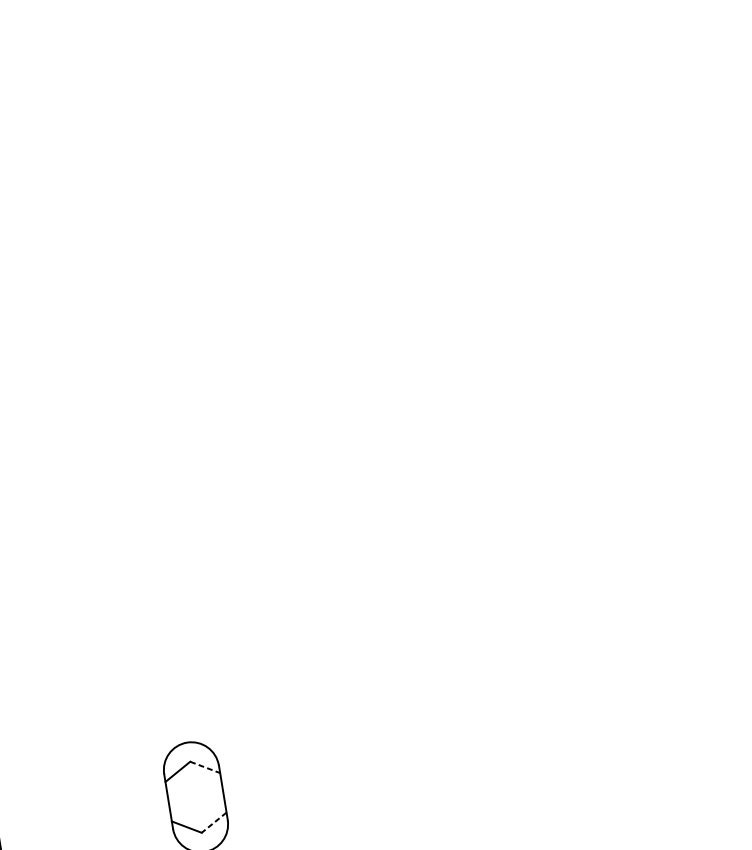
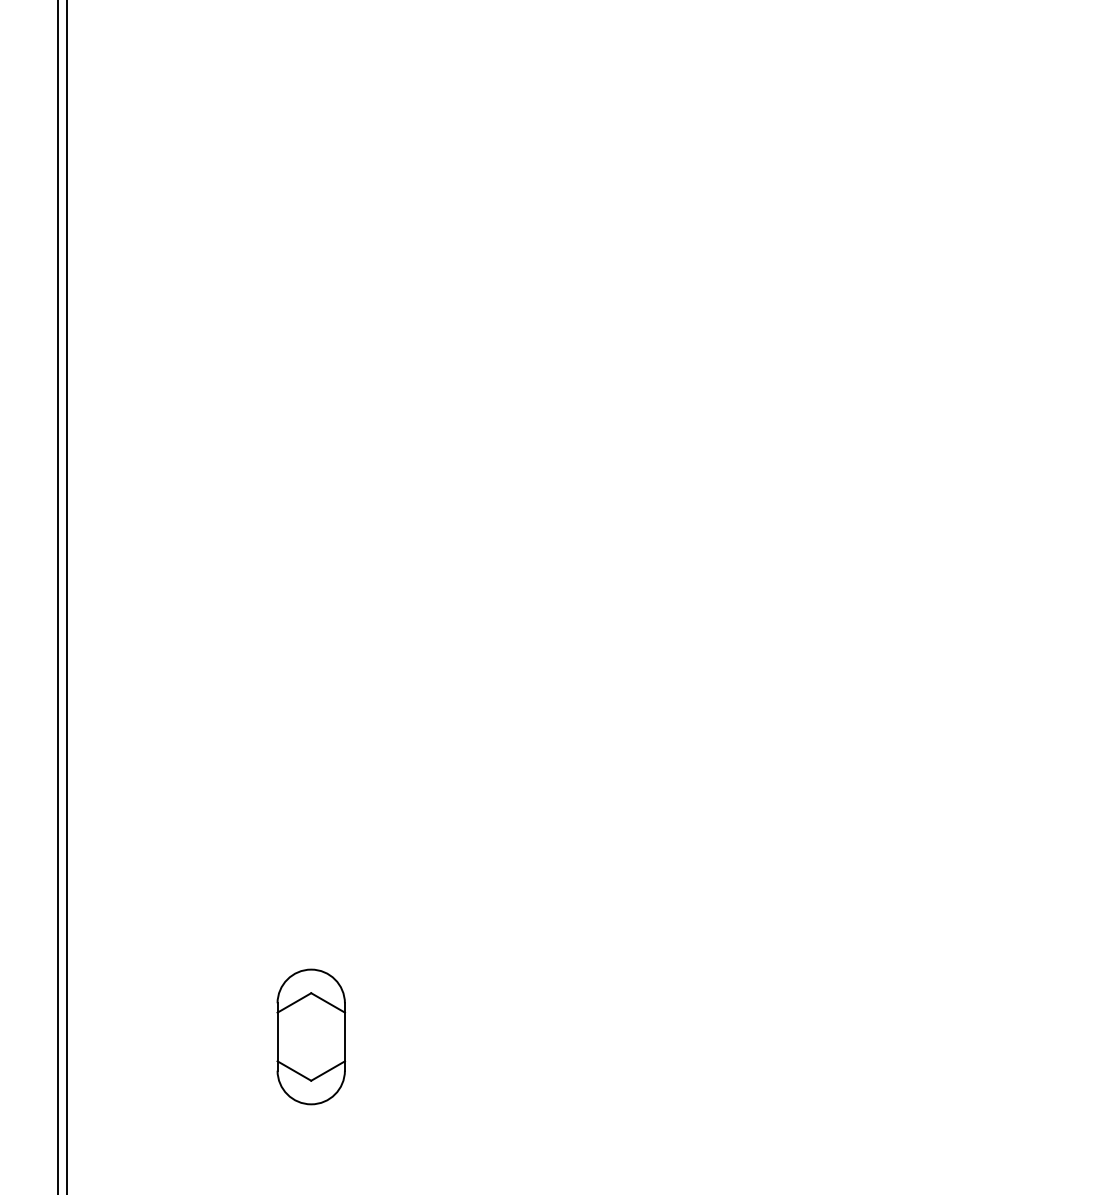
line: (205, 767) -> (328, 1003), dashed -> solid
line: (213, 823) -> (327, 1071), dashed -> solid

